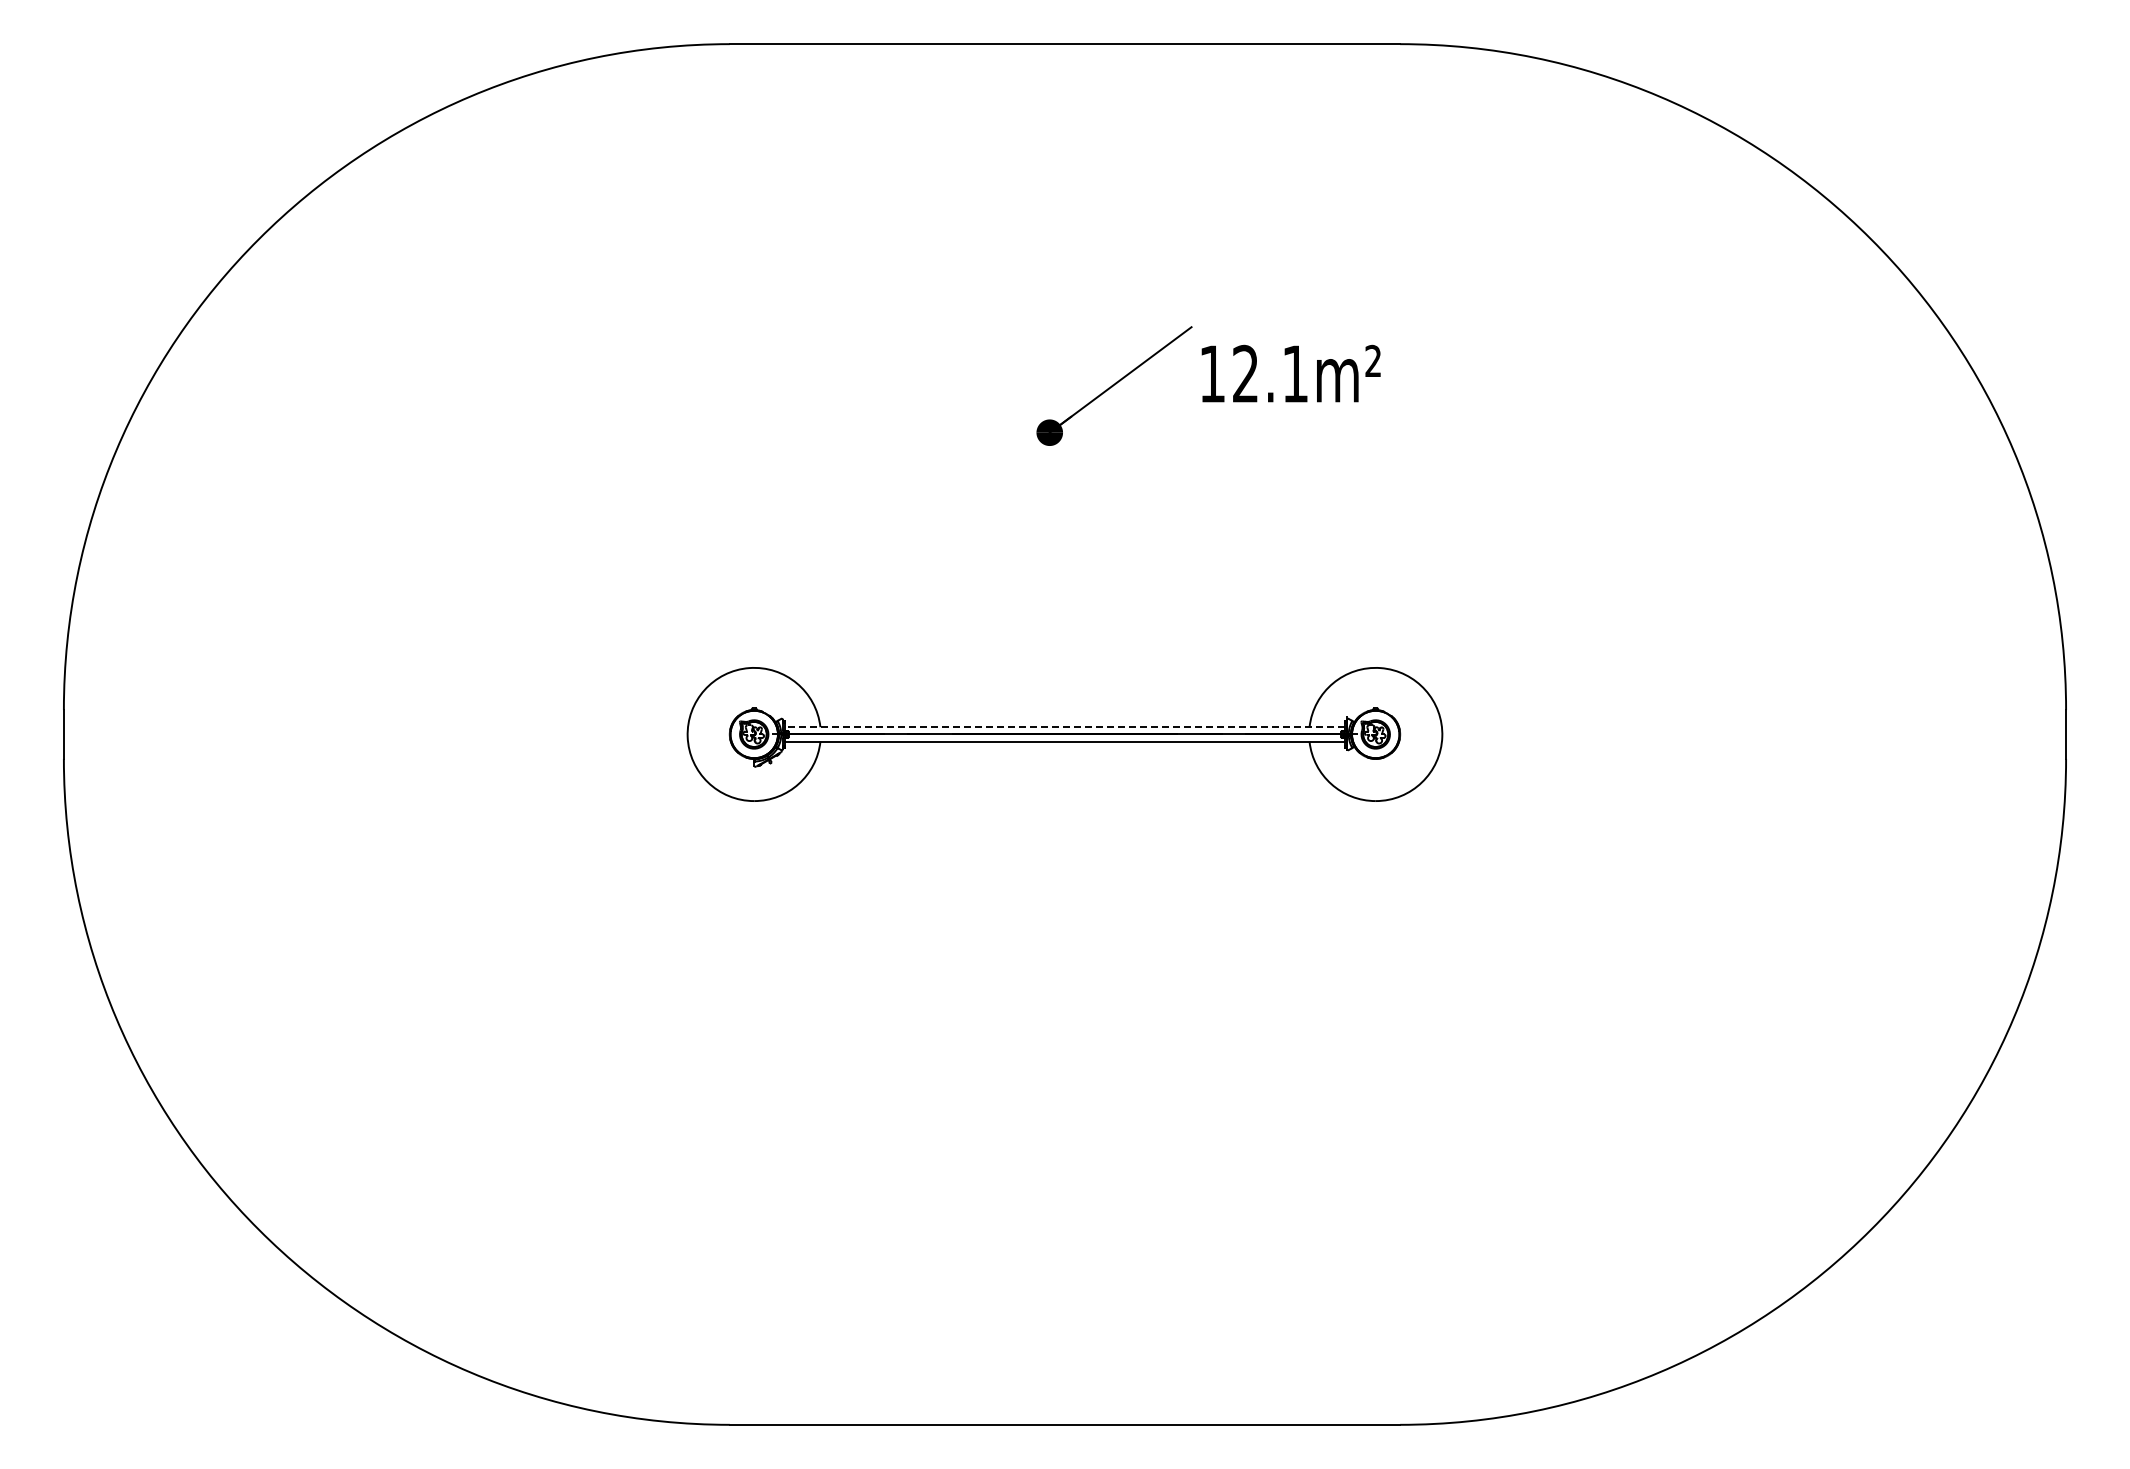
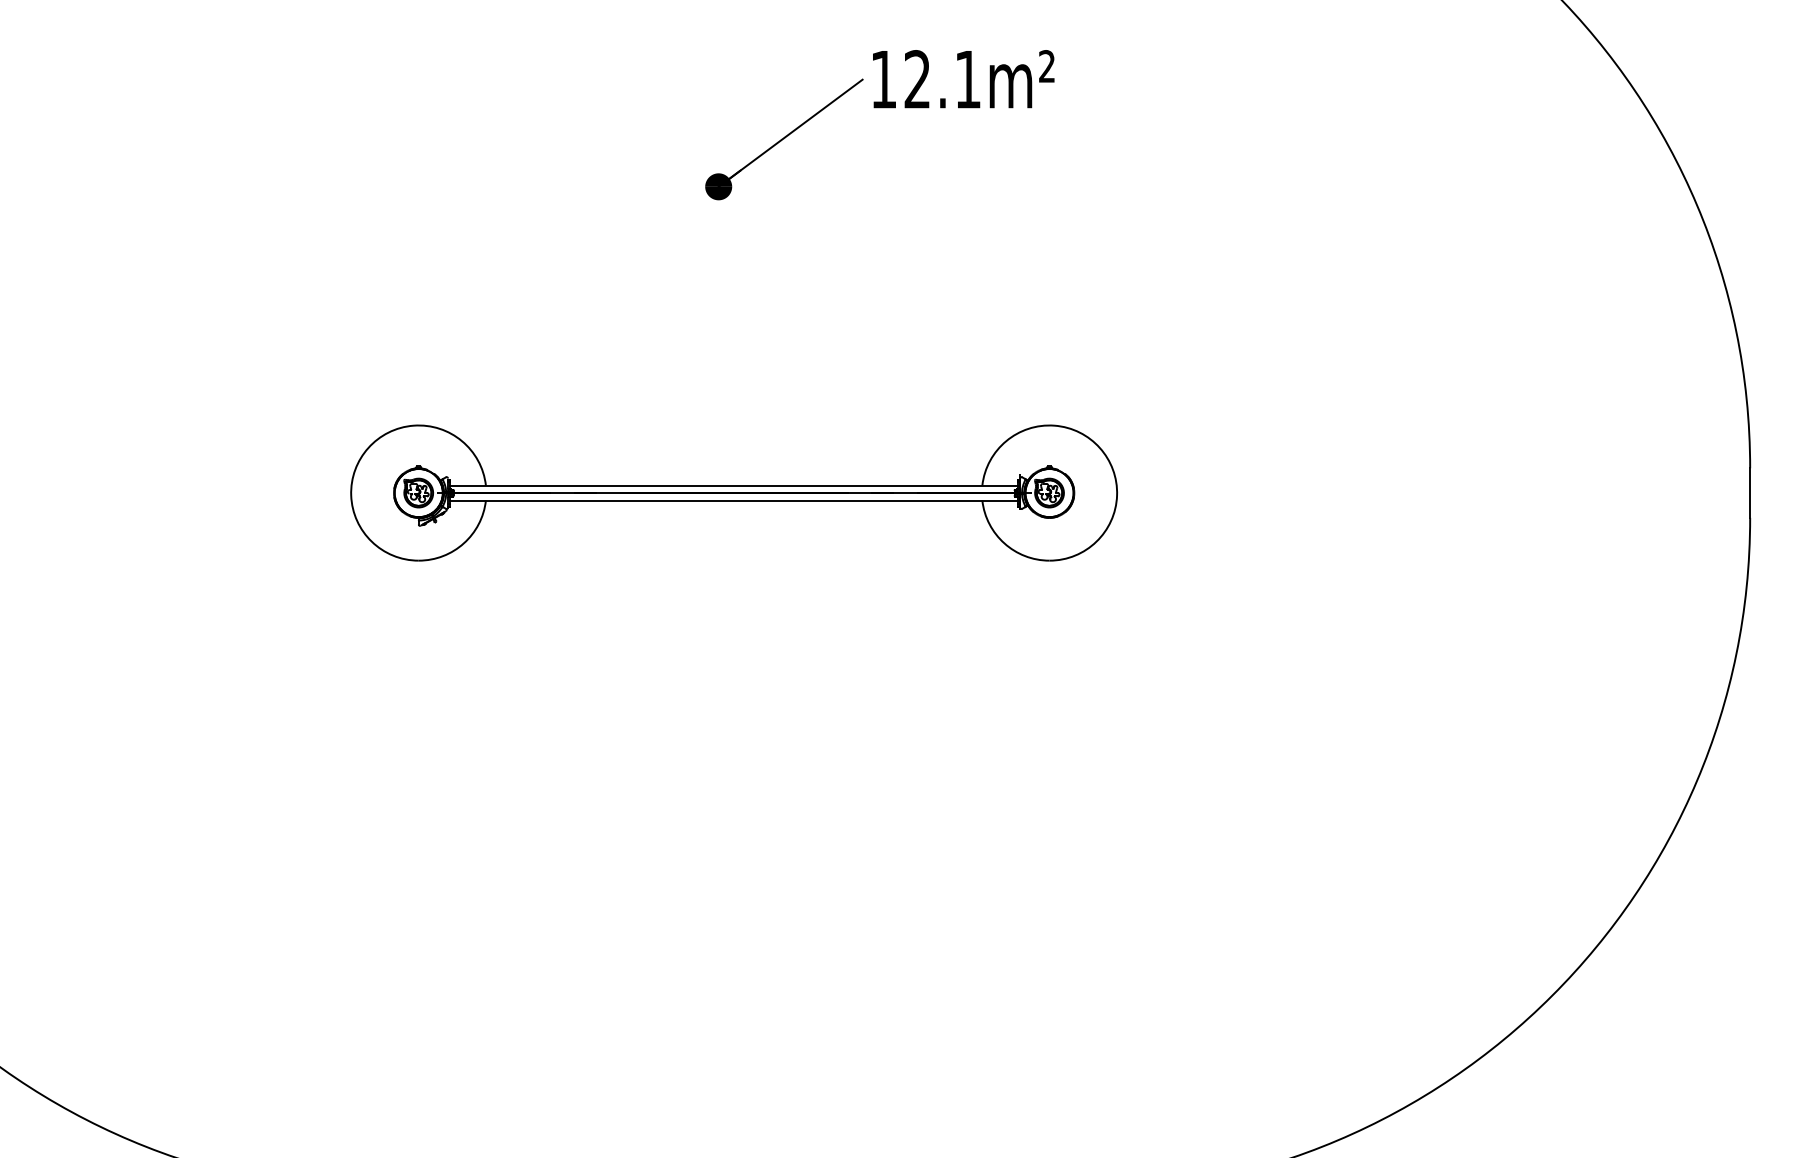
text: (1290, 373) -> (963, 79), moved
line: (1065, 727) -> (734, 485), dashed -> solid

